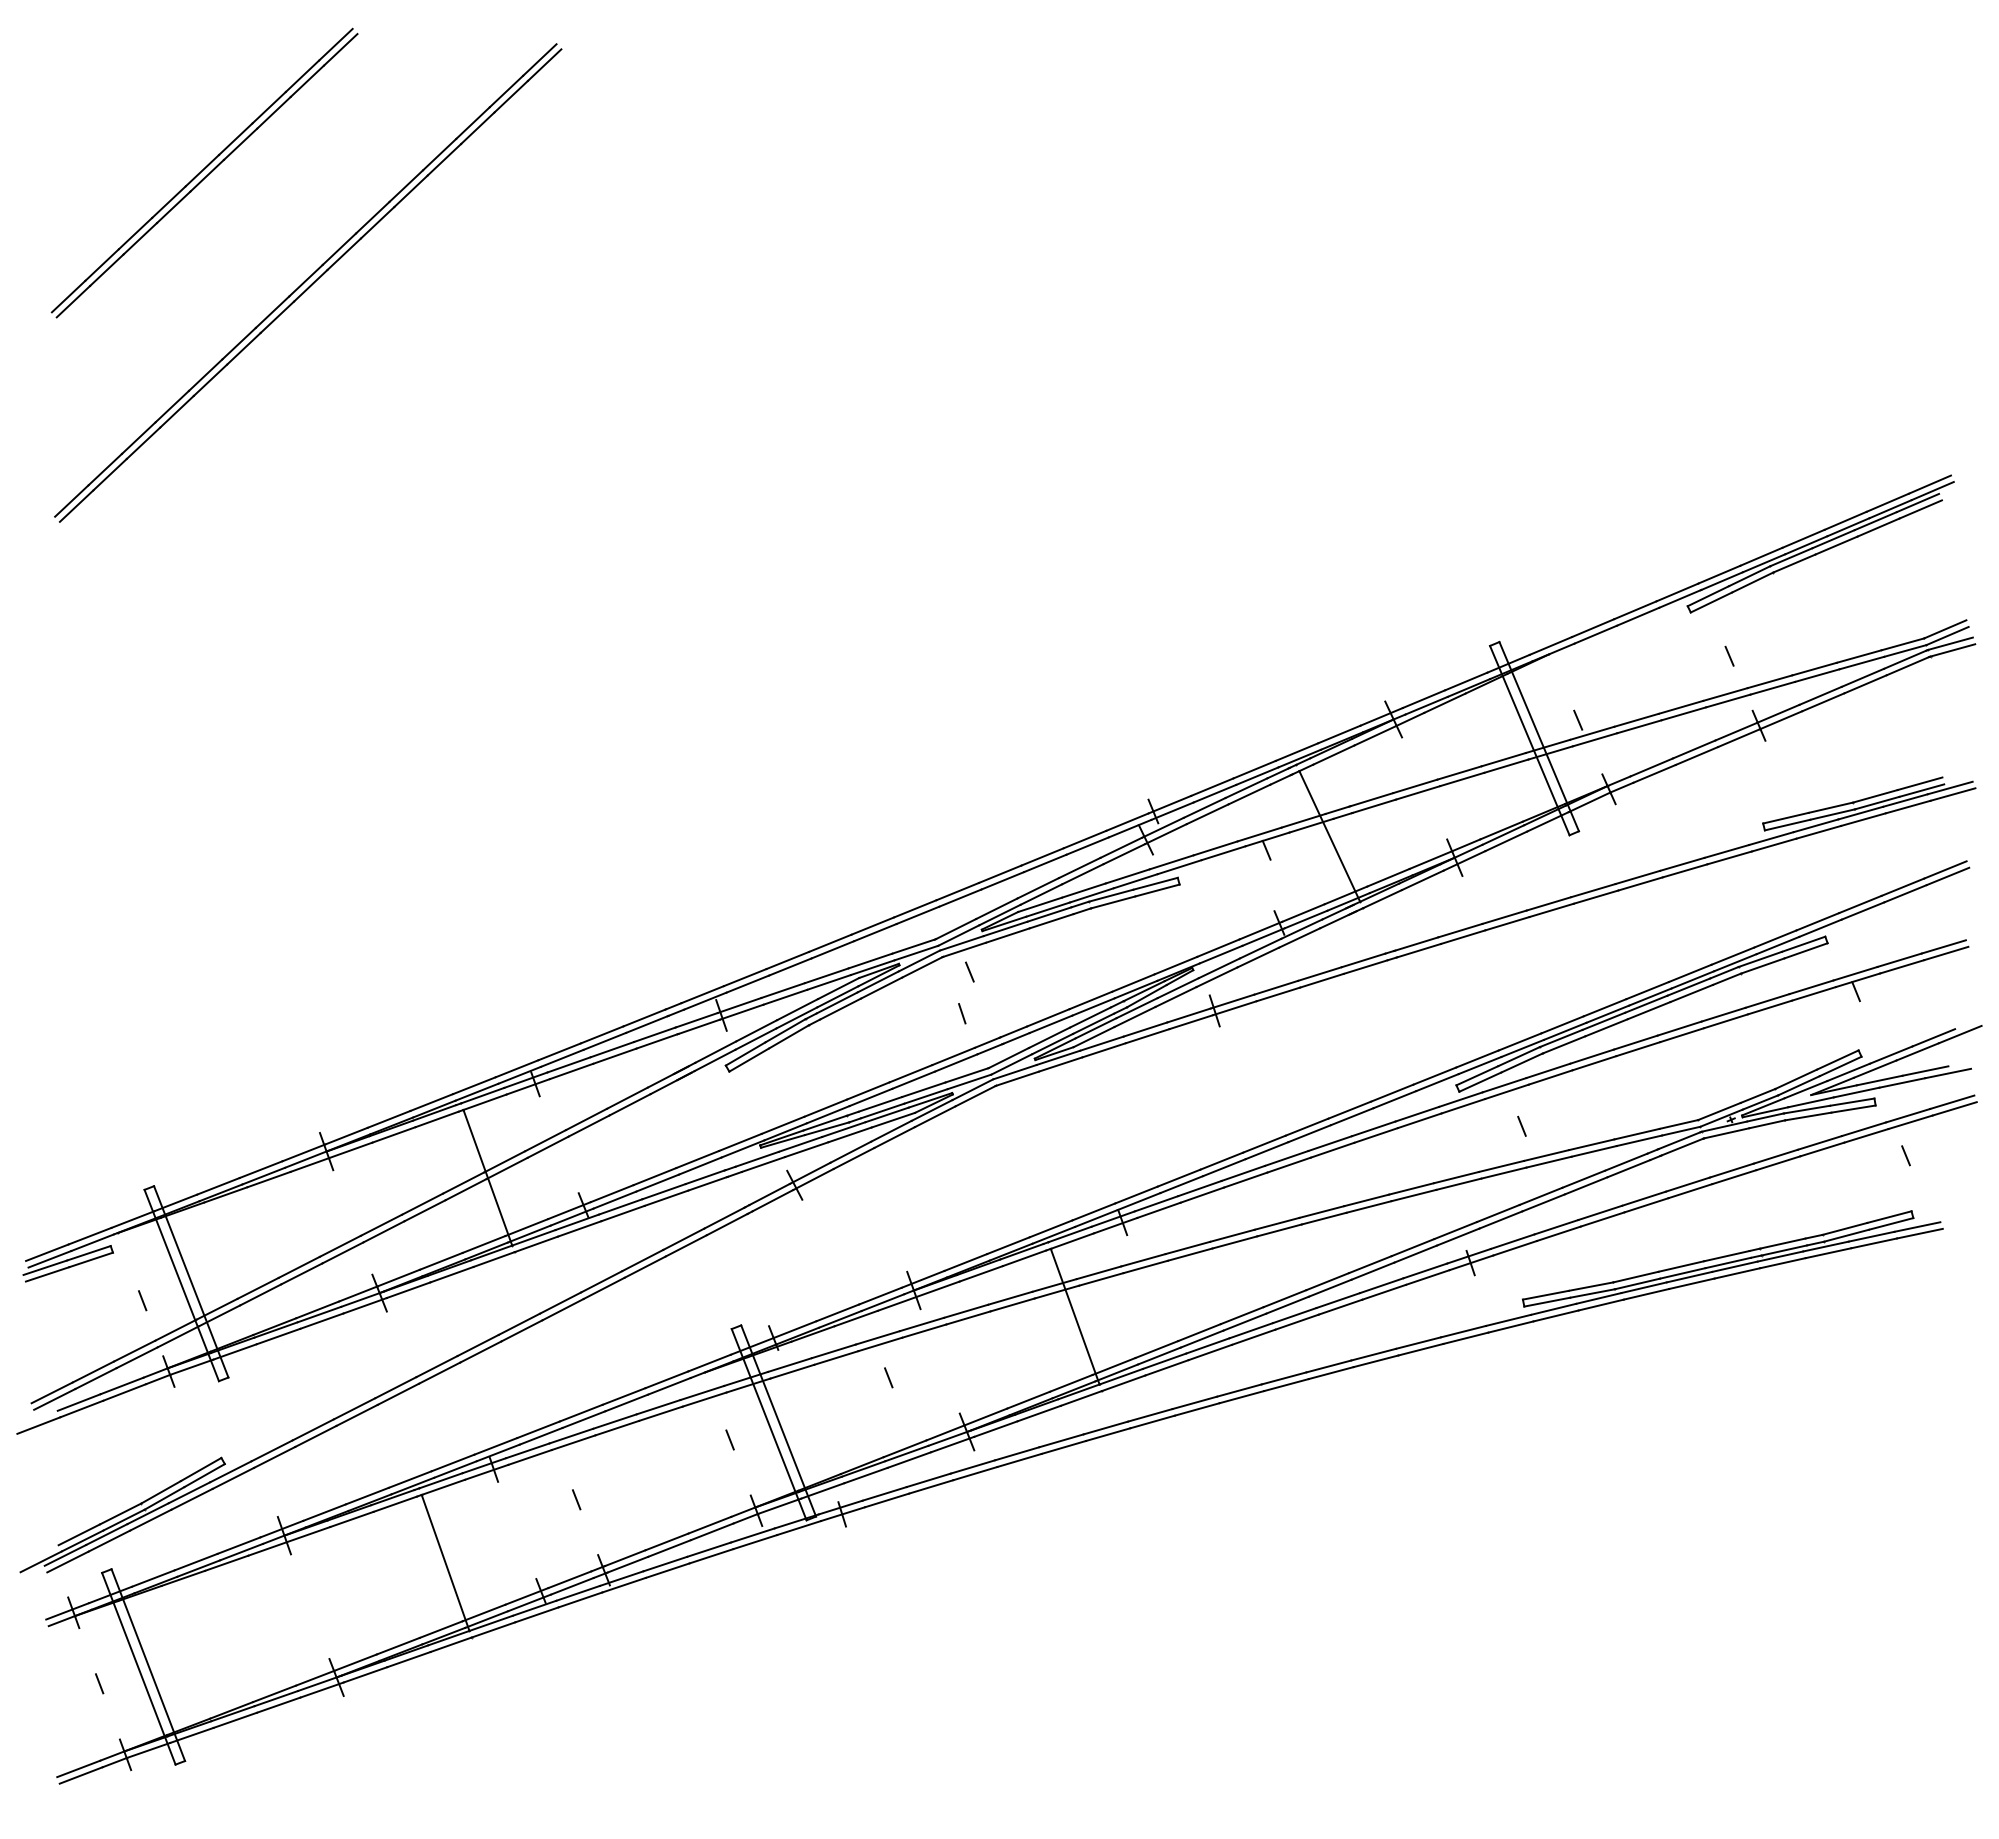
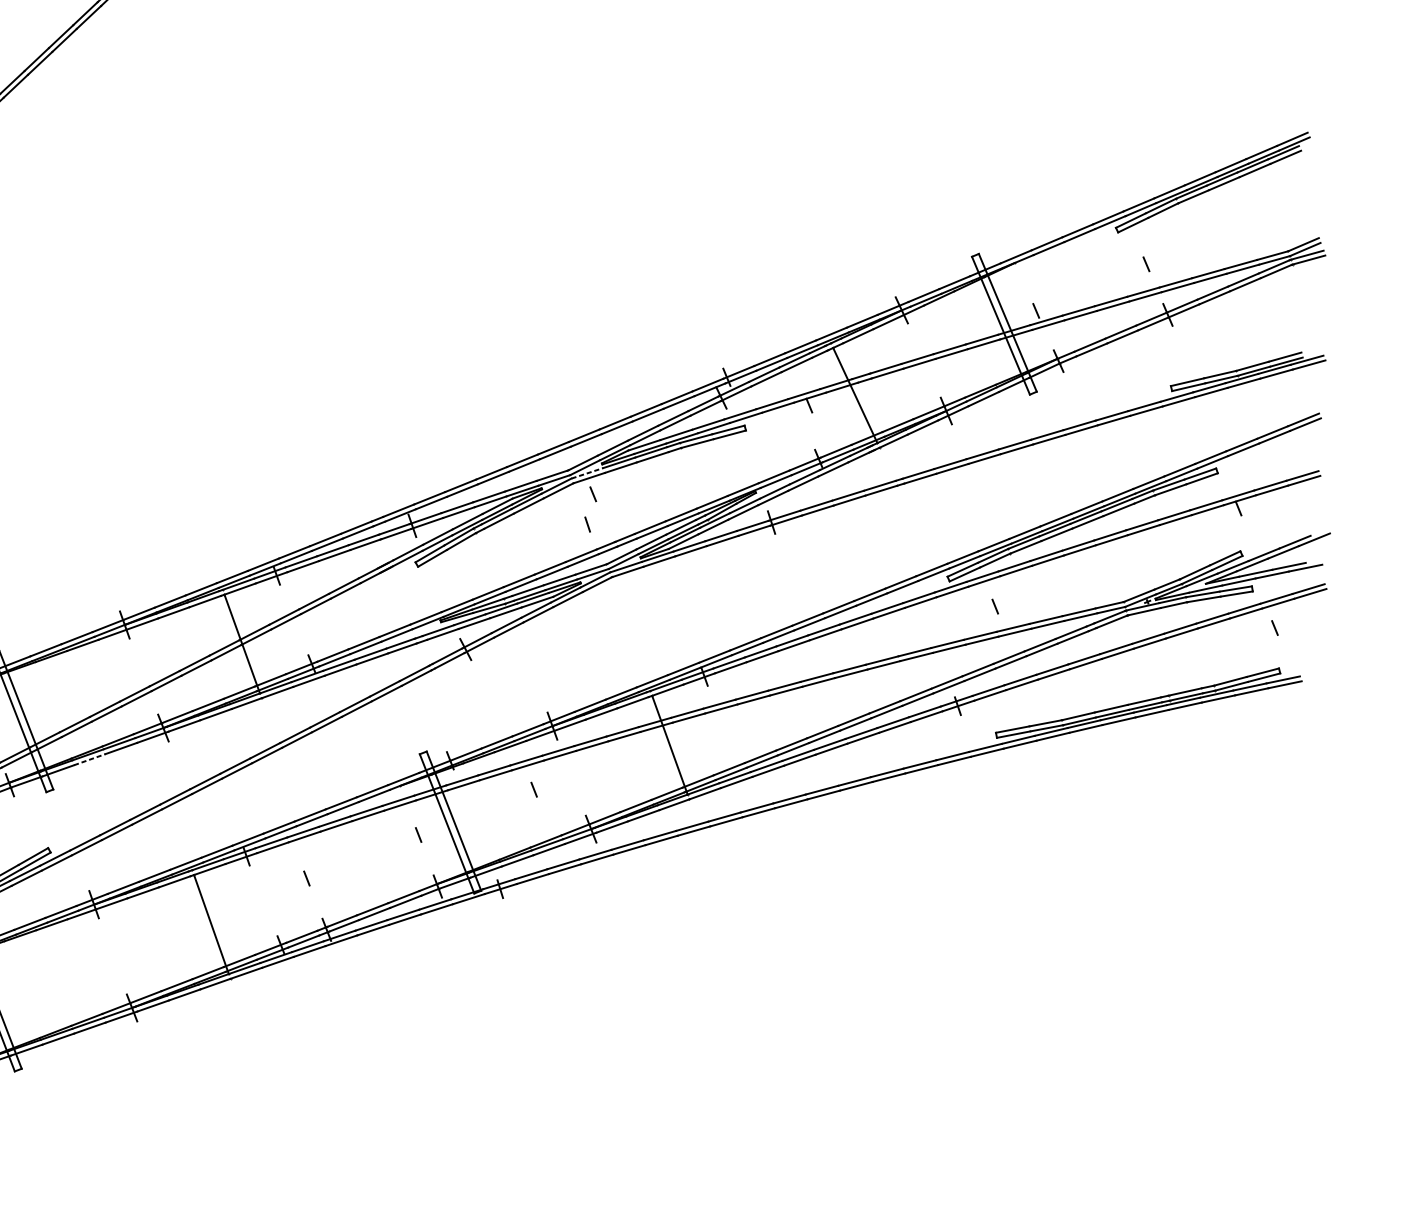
line: (962, 943) -> (587, 473), solid -> dashed
line: (279, 1336) -> (90, 759), solid -> dashed

